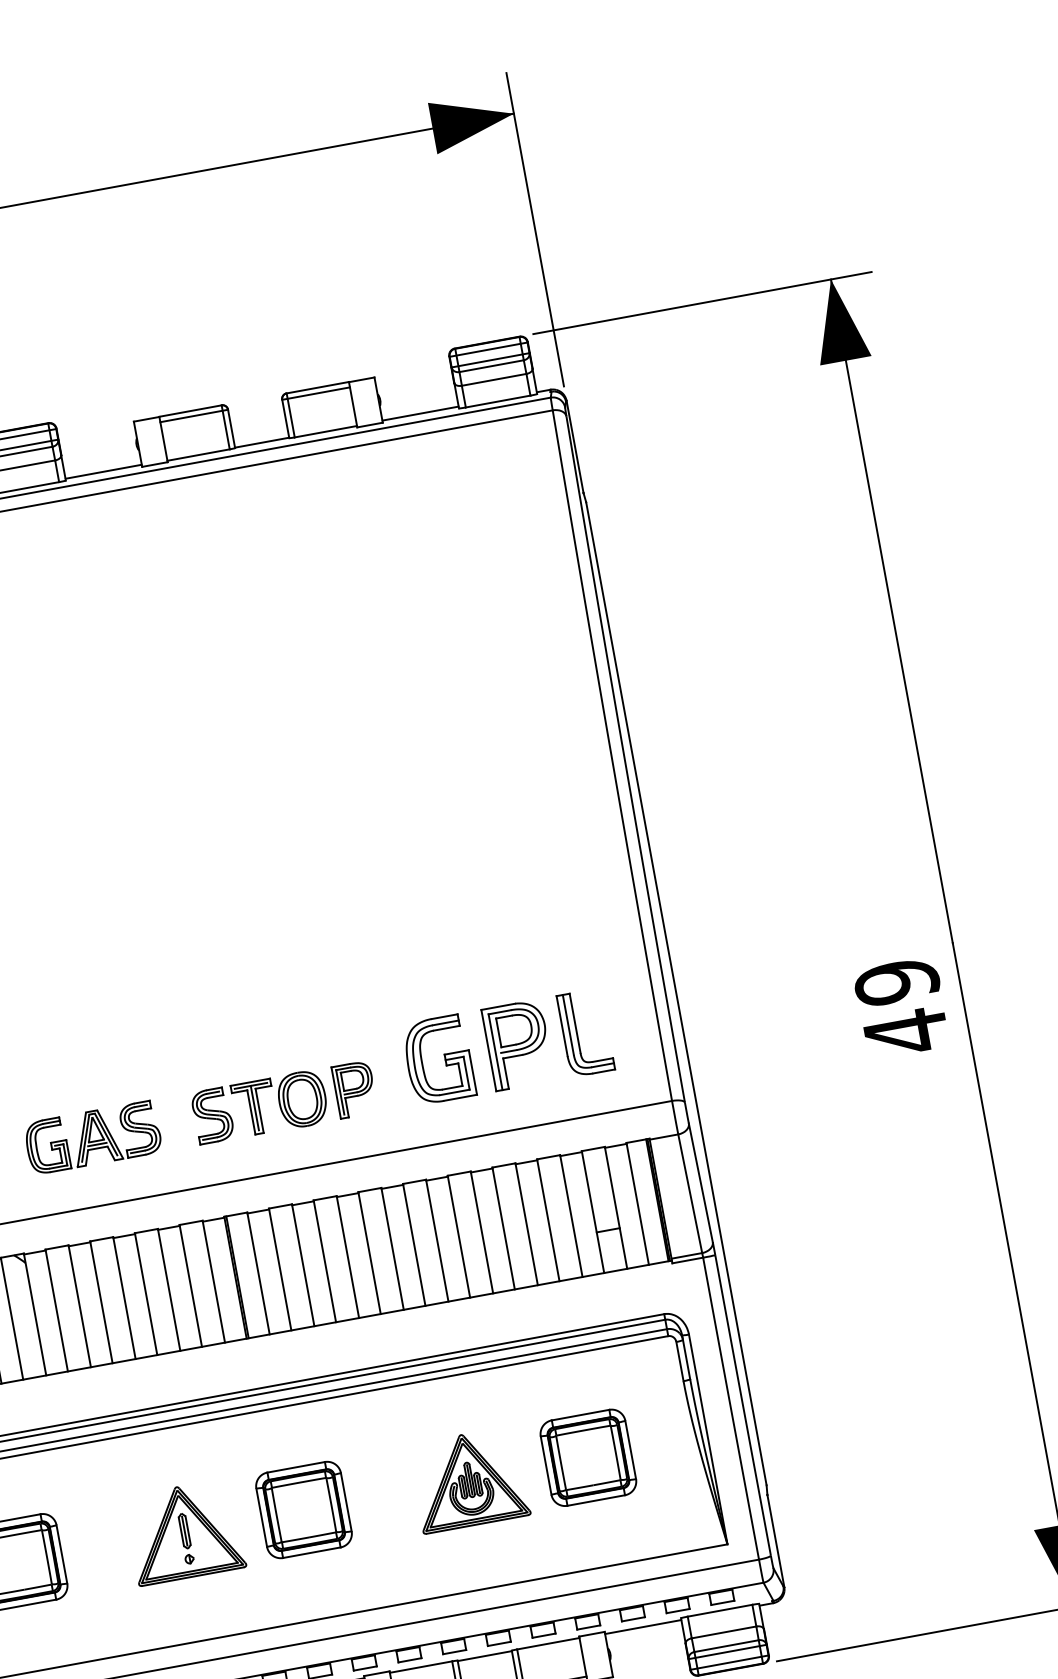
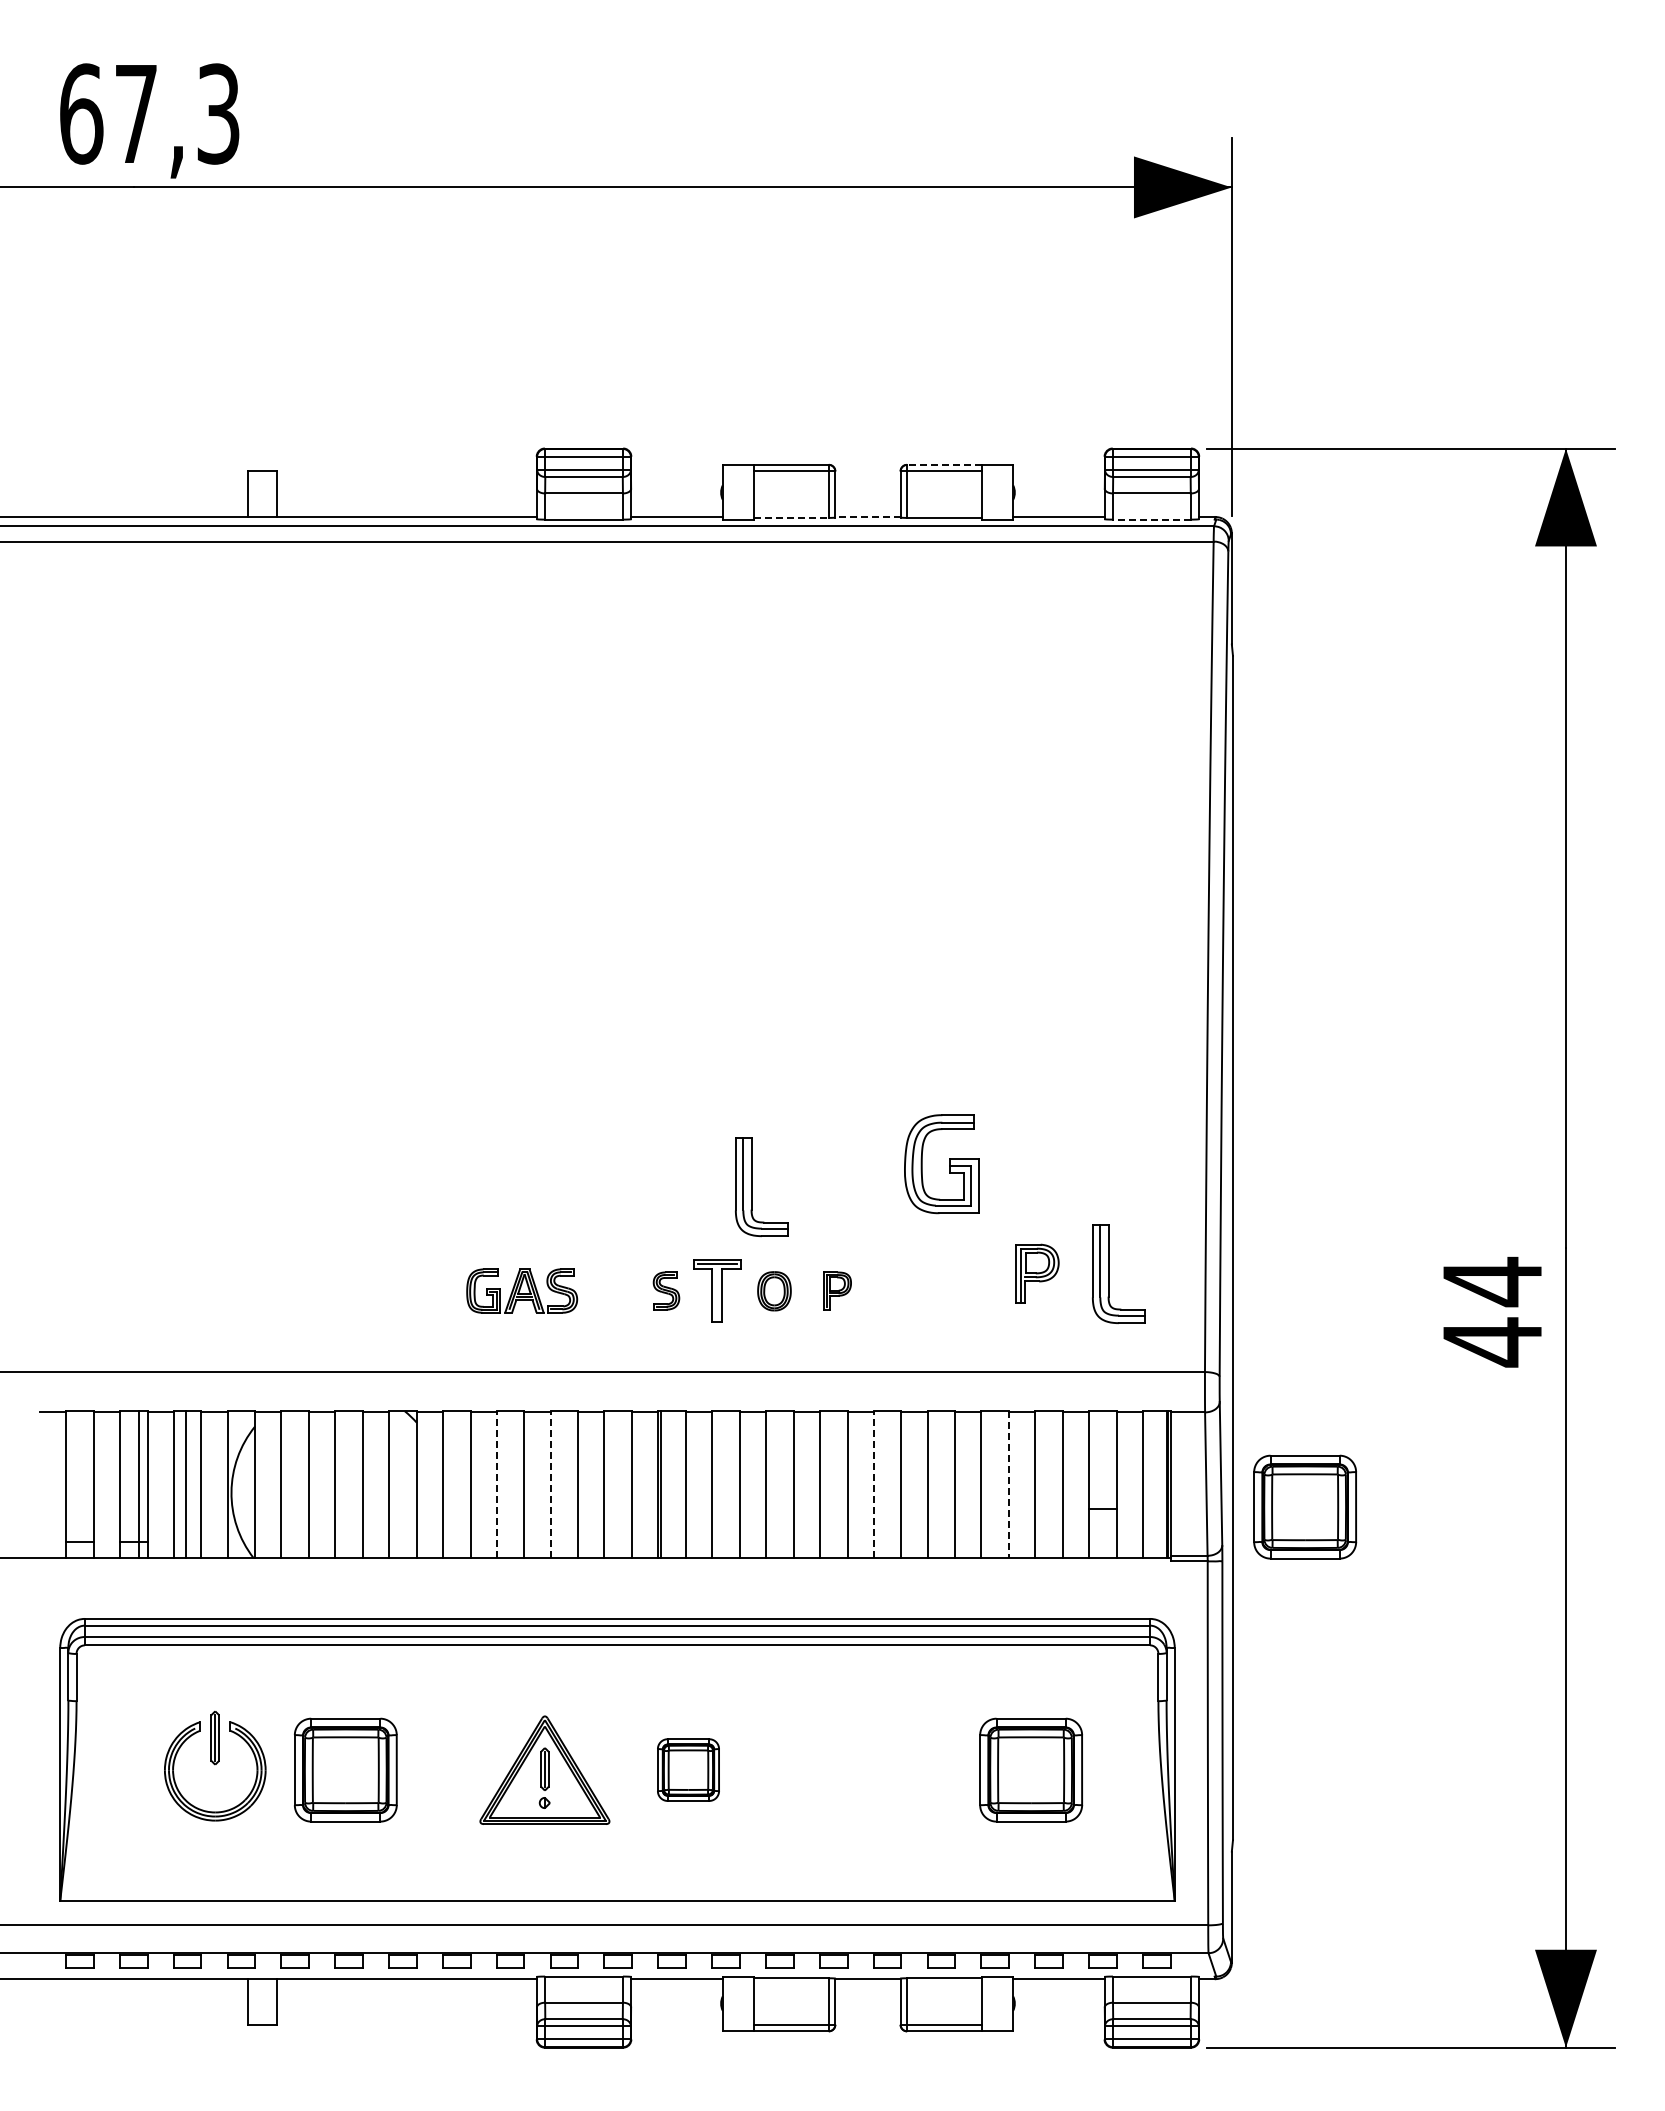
line: (317, 387) -> (944, 464), solid -> dashed
line: (497, 401) -> (1151, 519), solid -> dashed
line: (261, 443) -> (867, 517), solid -> dashed
line: (198, 454) -> (791, 517), solid -> dashed
text: (896, 981) -> (1492, 1281), 49 -> 44
part: (268, 1015) -> (752, 1186), added
part: (518, 1044) -> (1037, 1273), size x0.6
part: (445, 1058) -> (949, 1164), moved
part: (354, 1089) -> (837, 1290), size x0.6
part: (302, 1099) -> (774, 1291), size x0.6
line: (255, 1107) -> (717, 1290), removed
part: (212, 1115) -> (666, 1290), size x0.6
part: (92, 1137) -> (521, 1290), size x0.7
part: (775, 1197) -> (1305, 1506), added
line: (527, 1224) -> (1009, 1485), solid -> dashed
line: (414, 1244) -> (873, 1484), solid -> dashed
line: (145, 1293) -> (550, 1484), solid -> dashed
line: (101, 1302) -> (496, 1484), solid -> dashed
part: (469, 1479) -> (887, 1769), removed
part: (303, 1509) -> (688, 1769), size x0.6

